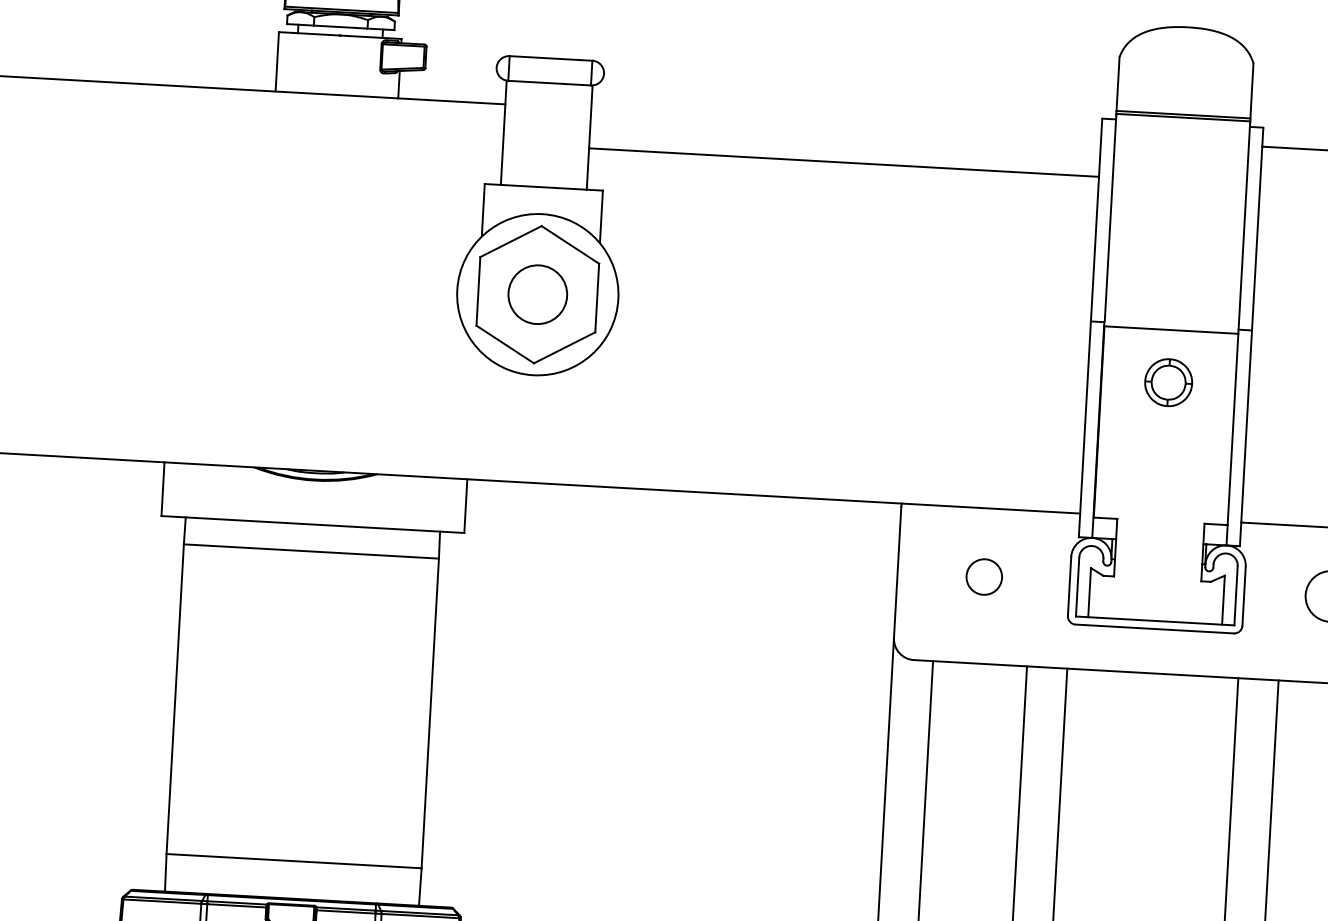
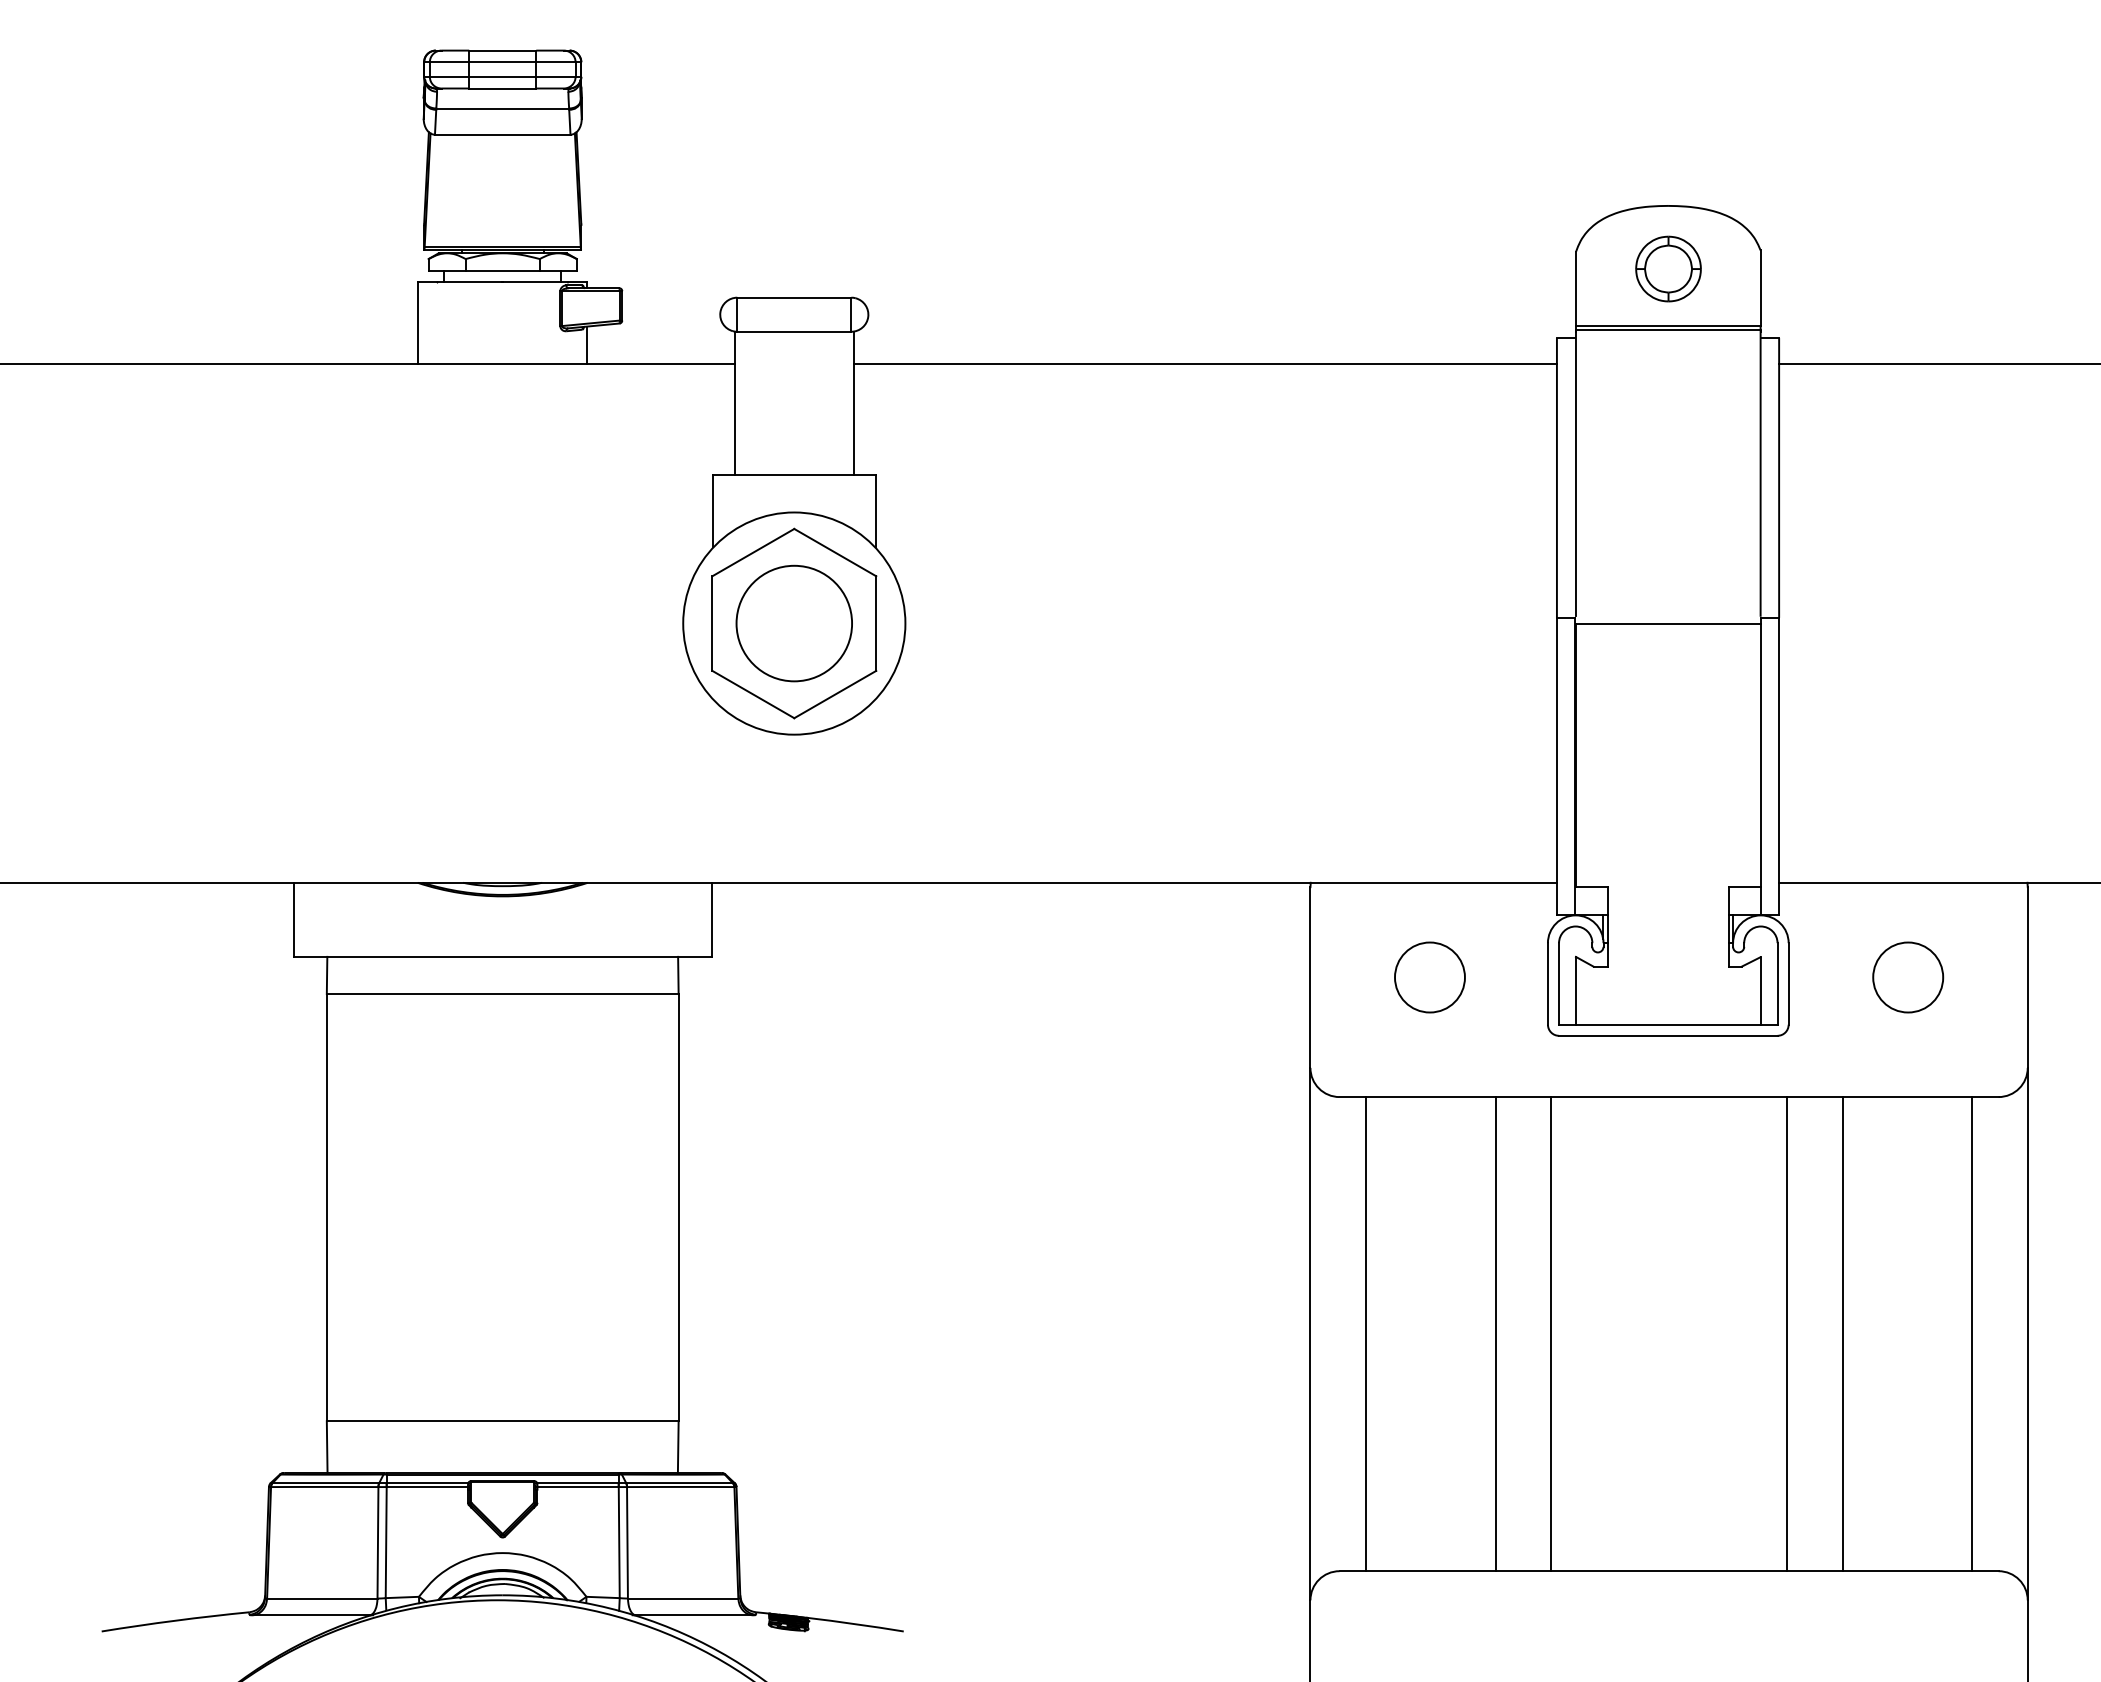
line: (843, 162) -> (1204, 364), moved
circle: (537, 294) -> (794, 623), size x1.43
part: (1168, 382) -> (1668, 268), moved
circle: (983, 577) -> (1429, 977), size x1.43

